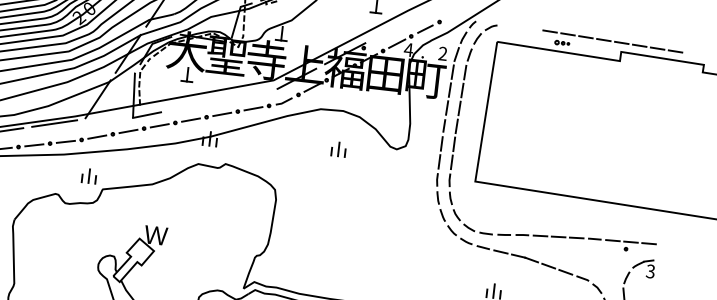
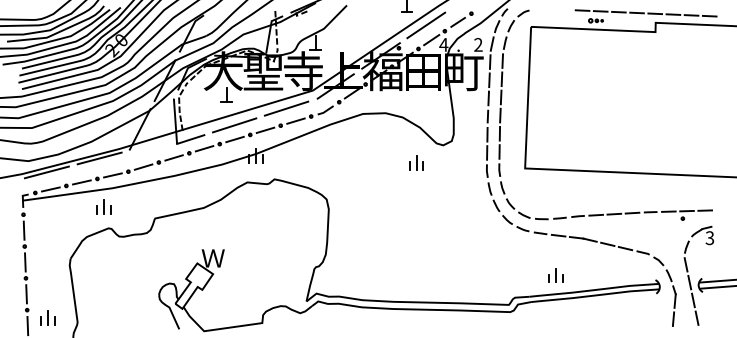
line: (393, 28) -> (426, 25), added
line: (245, 95) -> (286, 108), added
line: (192, 106) -> (234, 125), added
part: (338, 148) -> (416, 162), moved
part: (88, 175) -> (103, 206), moved

